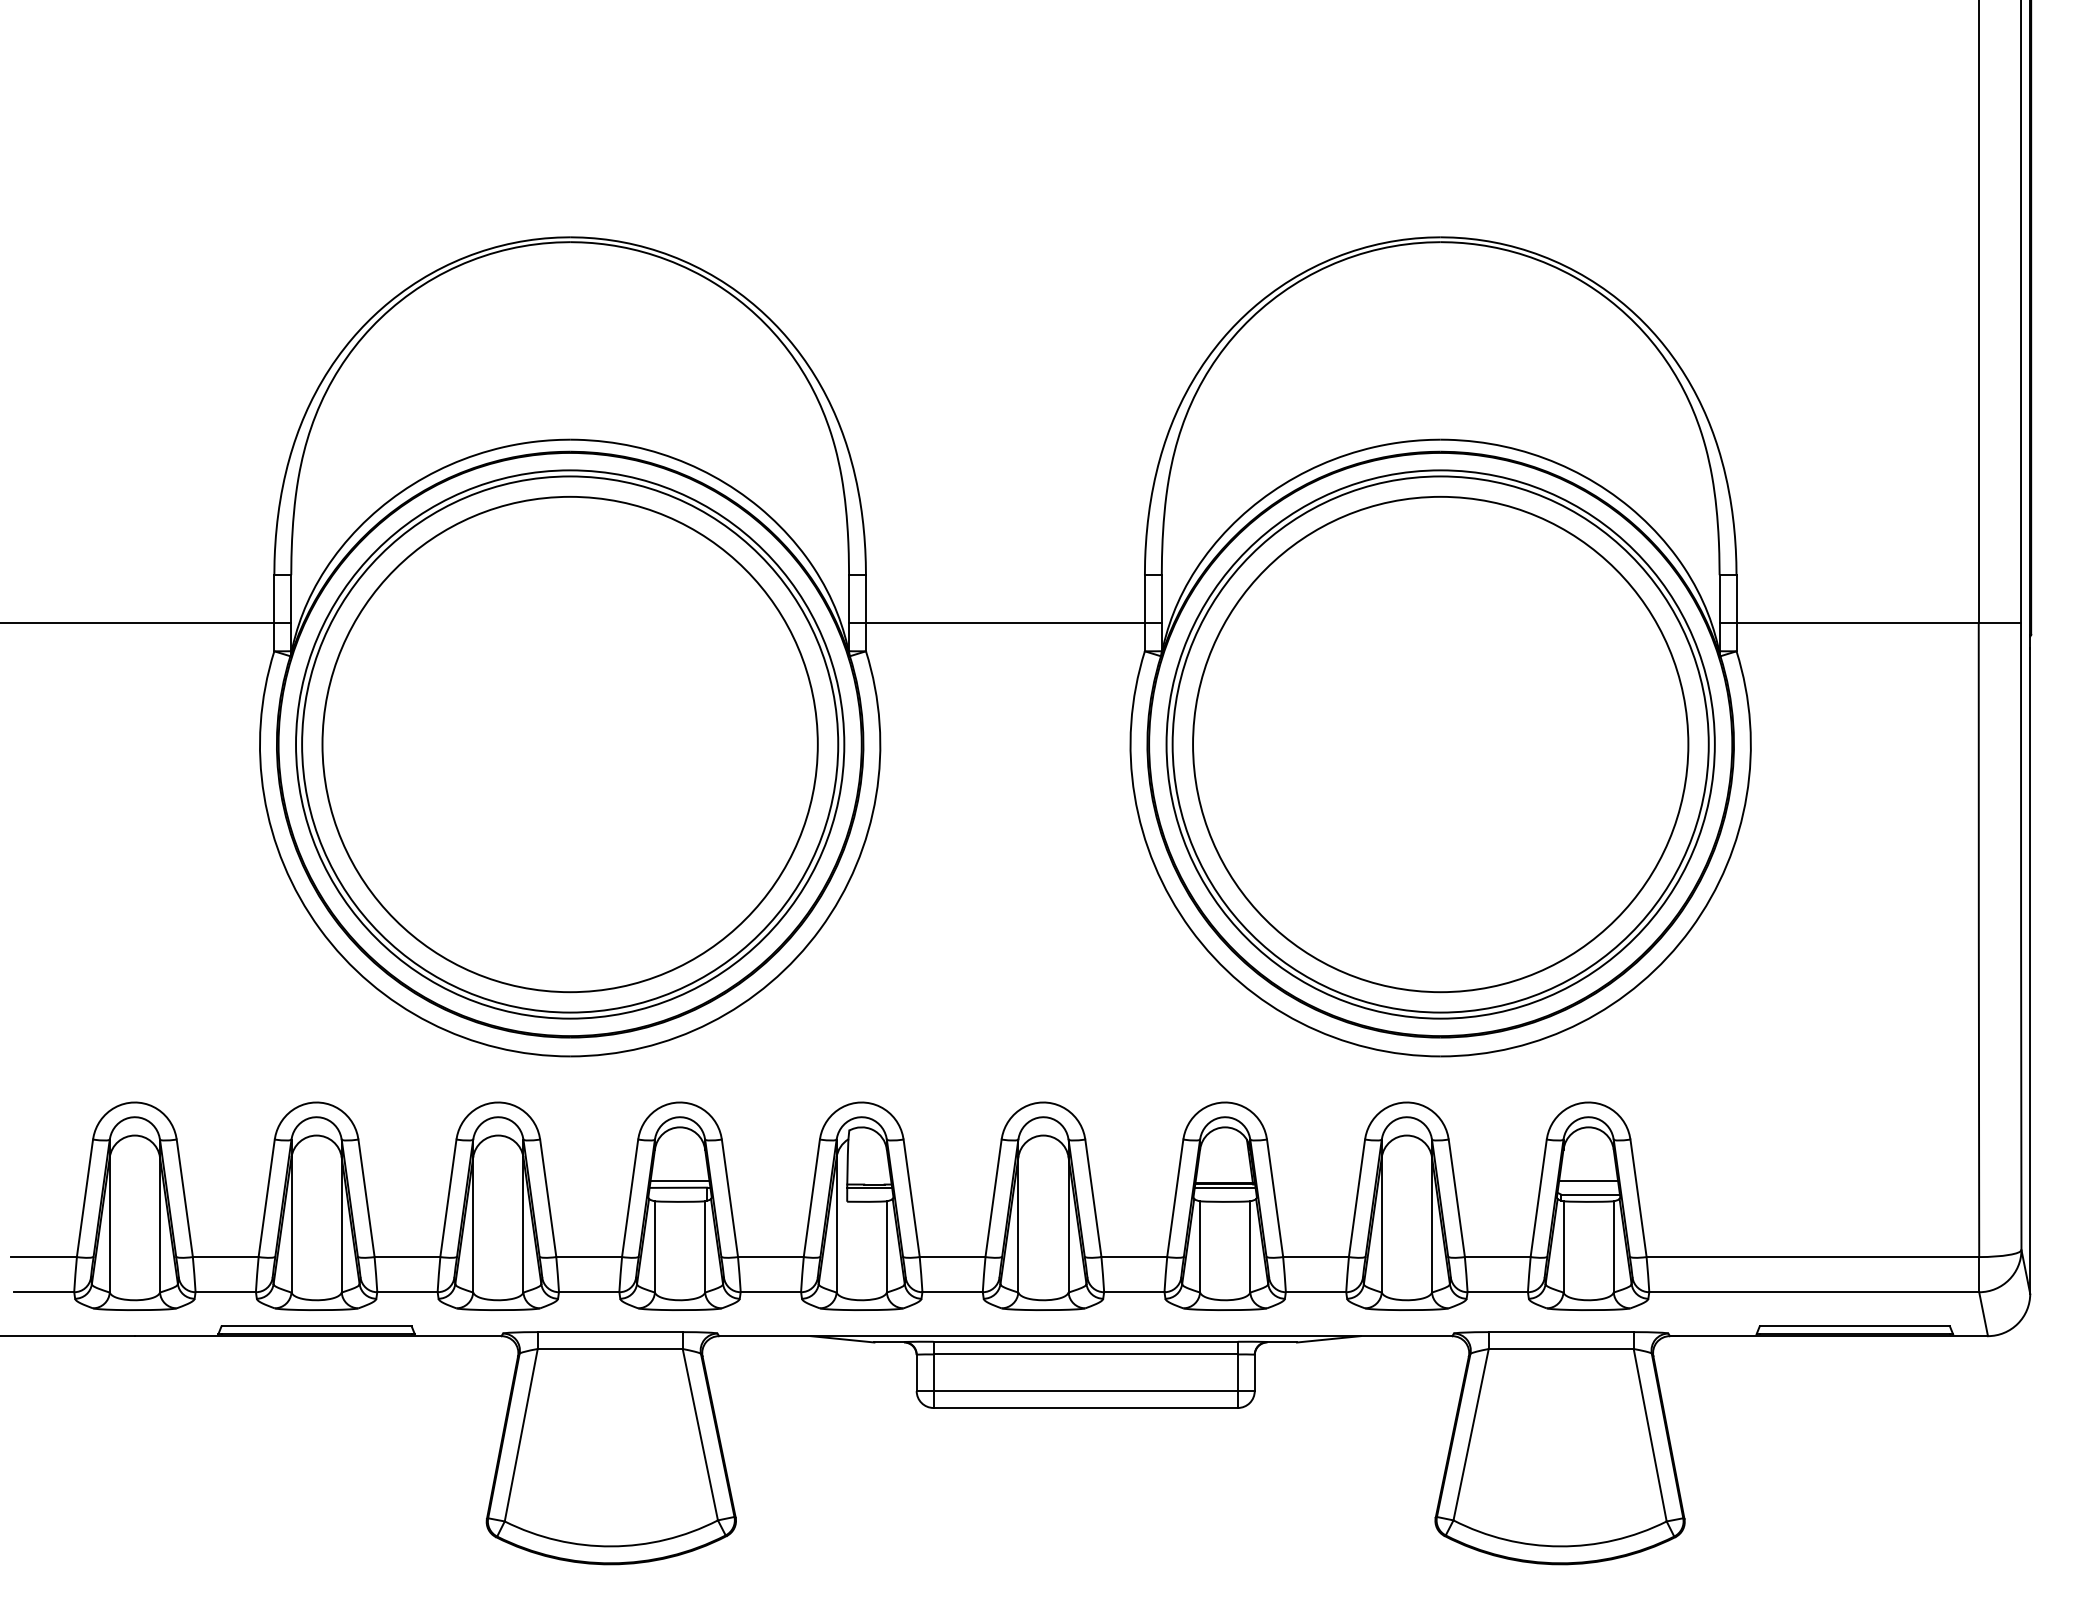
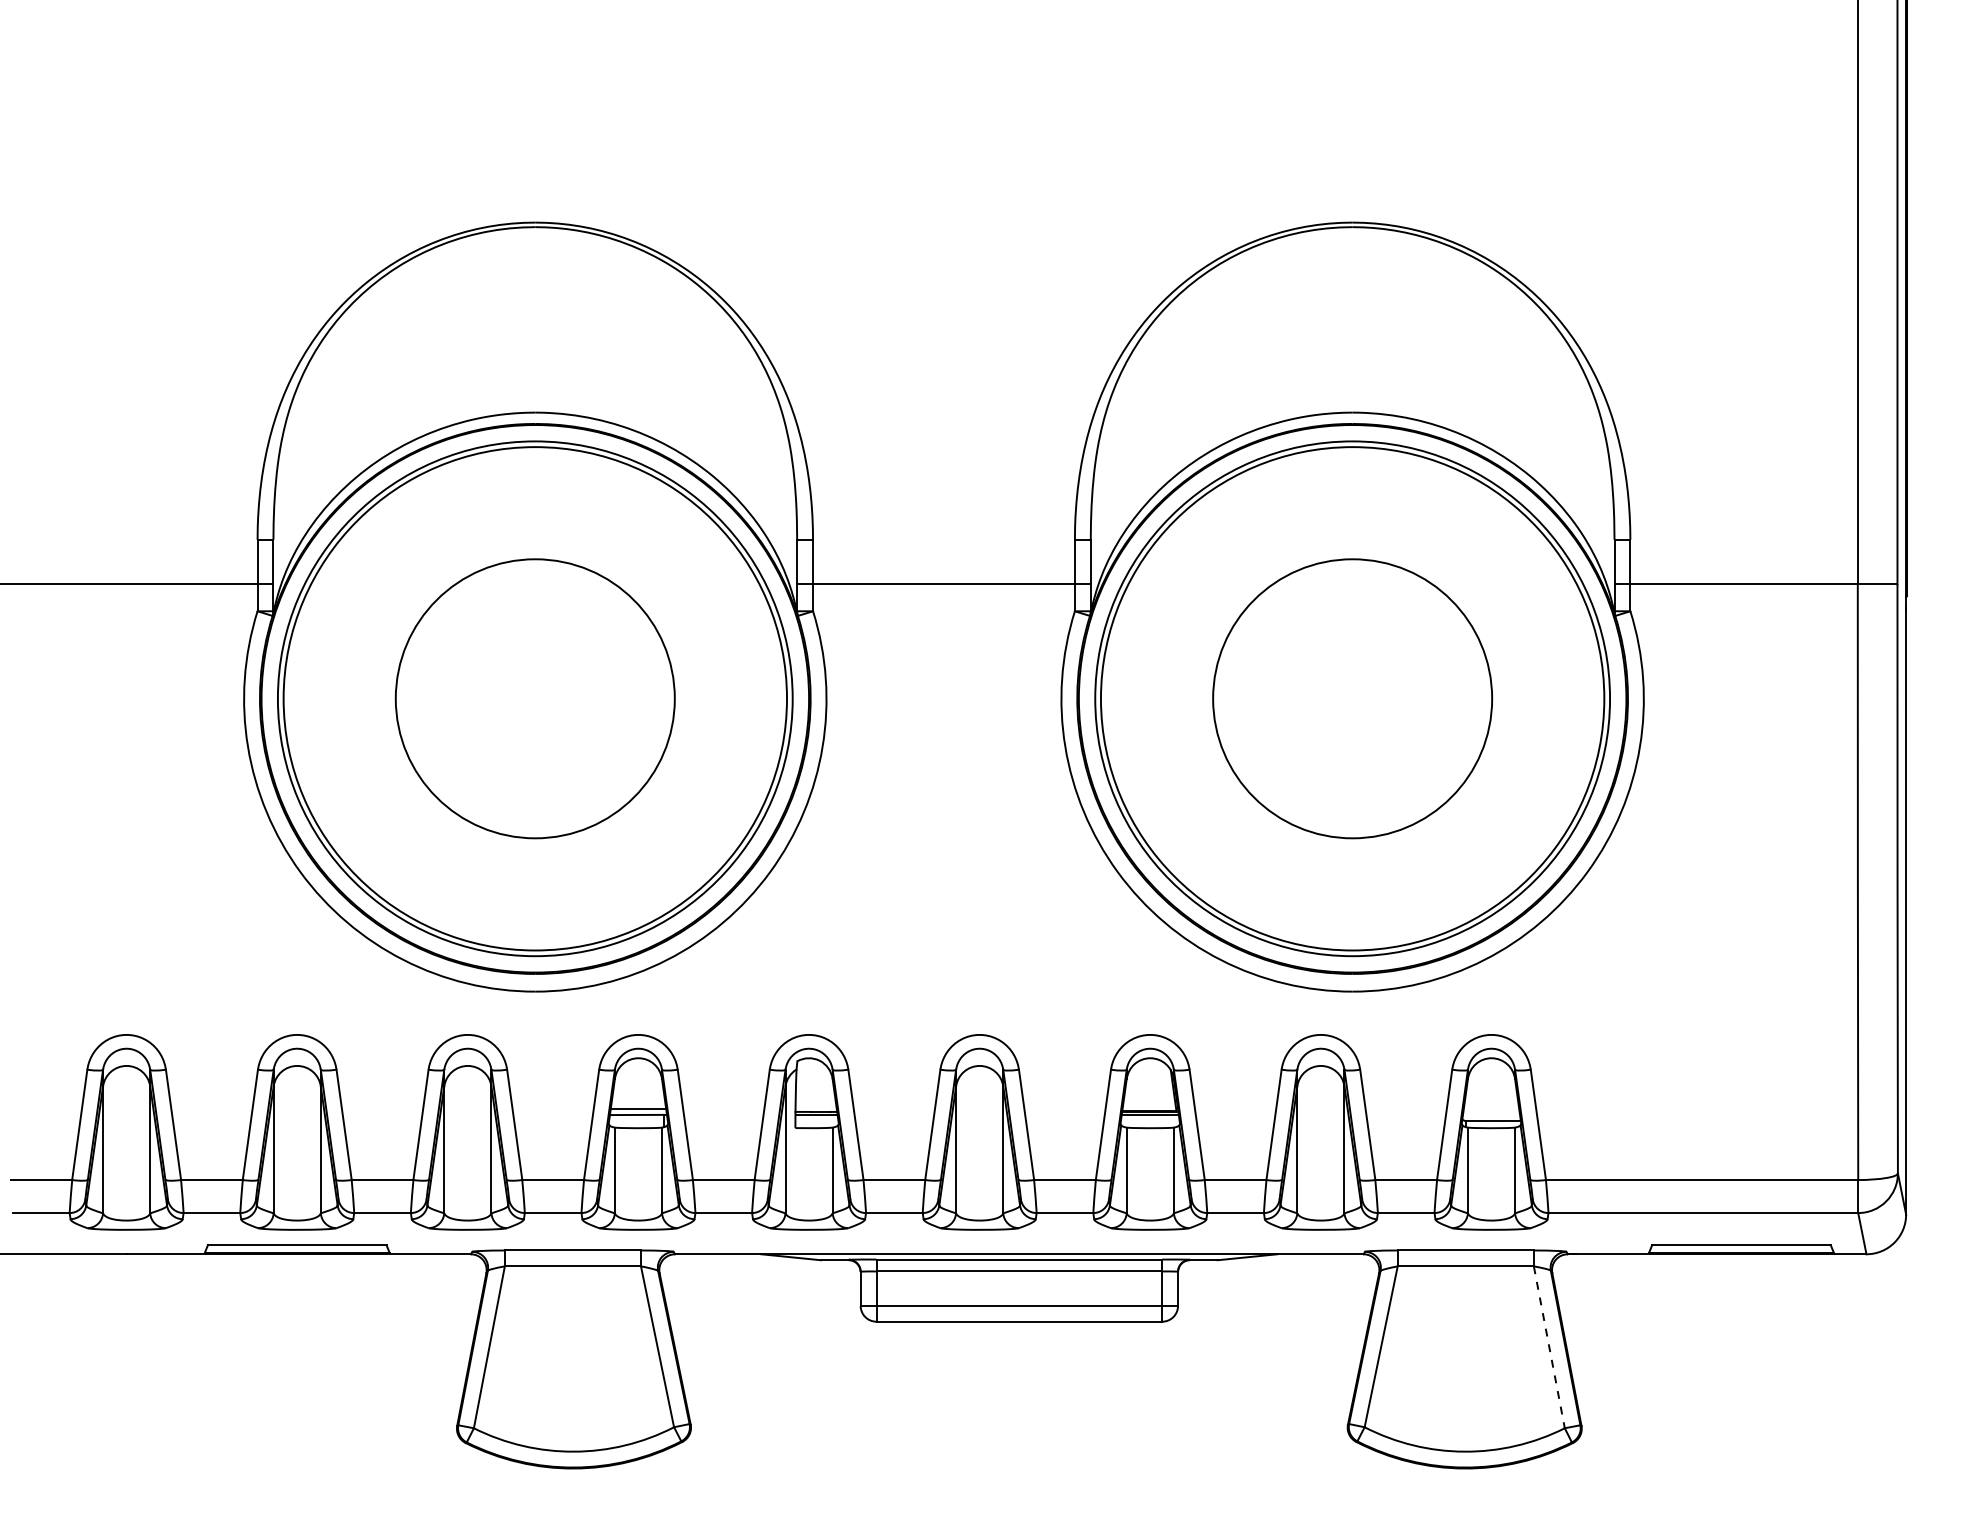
circle: (569, 744) -> (534, 698), size x0.6
circle: (1440, 744) -> (1352, 698), size x0.6
line: (1588, 1181) -> (1491, 1109), removed
line: (1650, 1435) -> (1549, 1347), solid -> dashed

